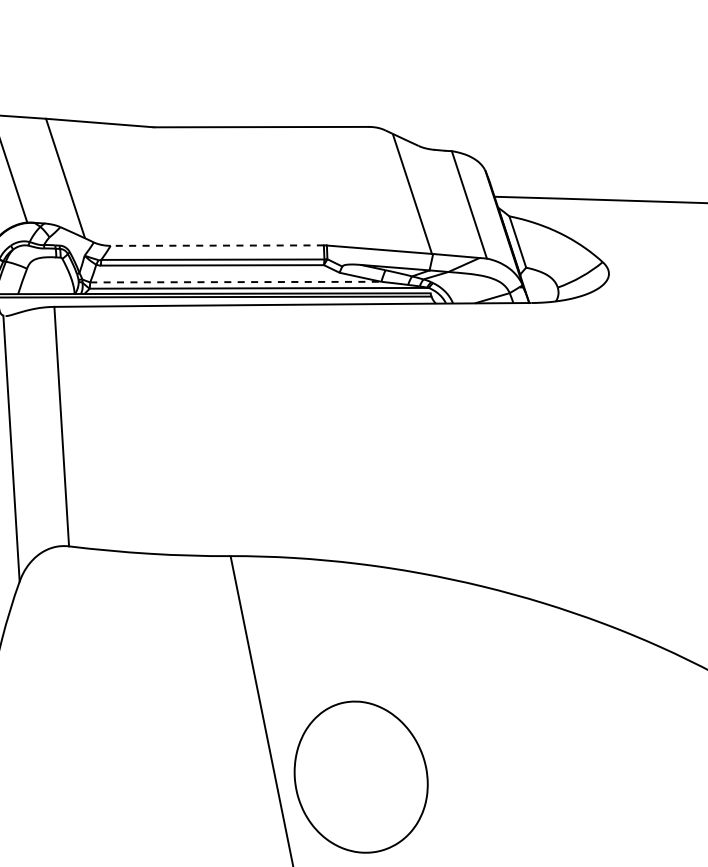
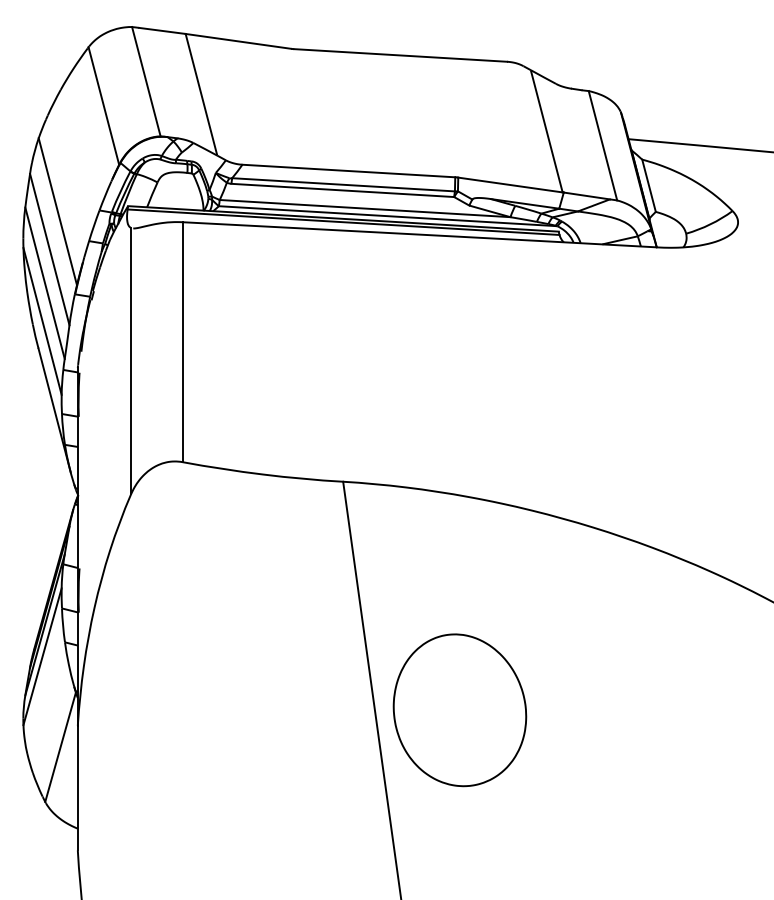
line: (216, 246) -> (348, 171), dashed -> solid
line: (236, 282) -> (365, 208), dashed -> solid

